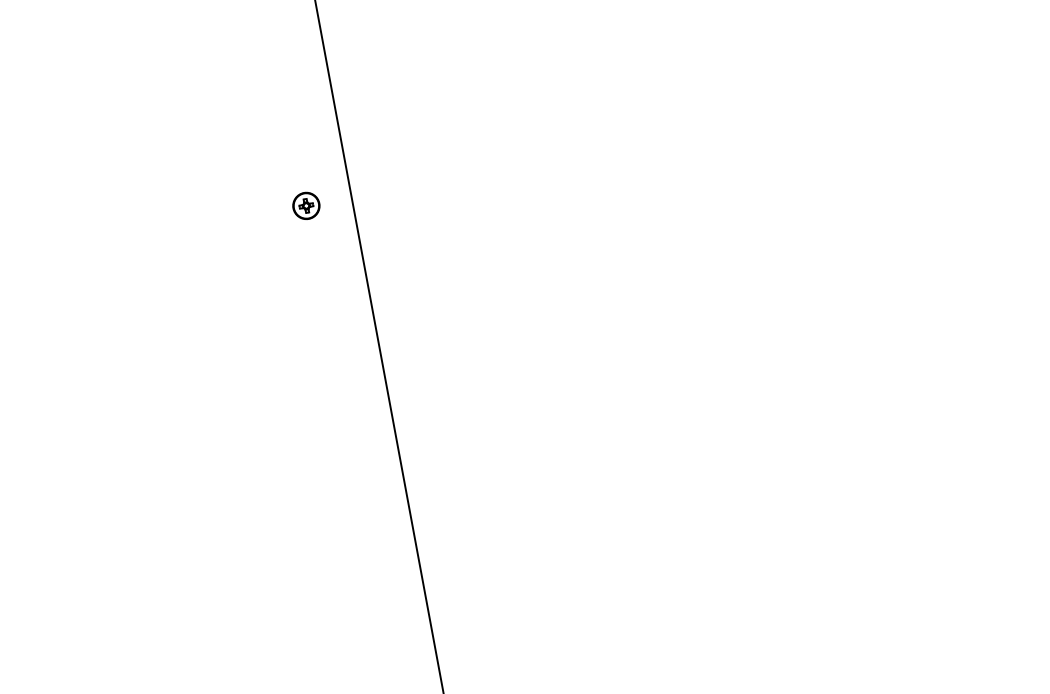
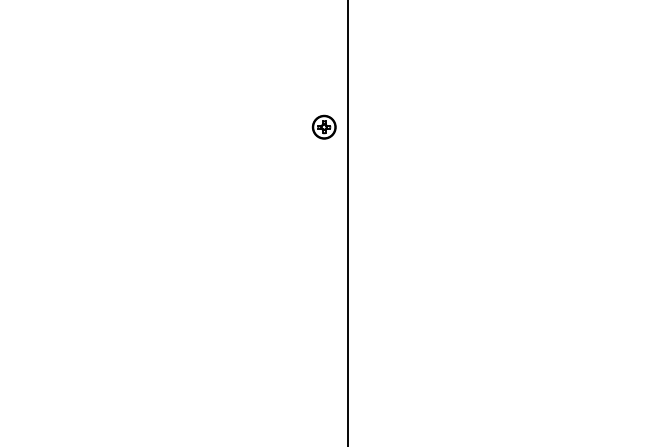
part: (304, 204) -> (323, 126), size x1.67

